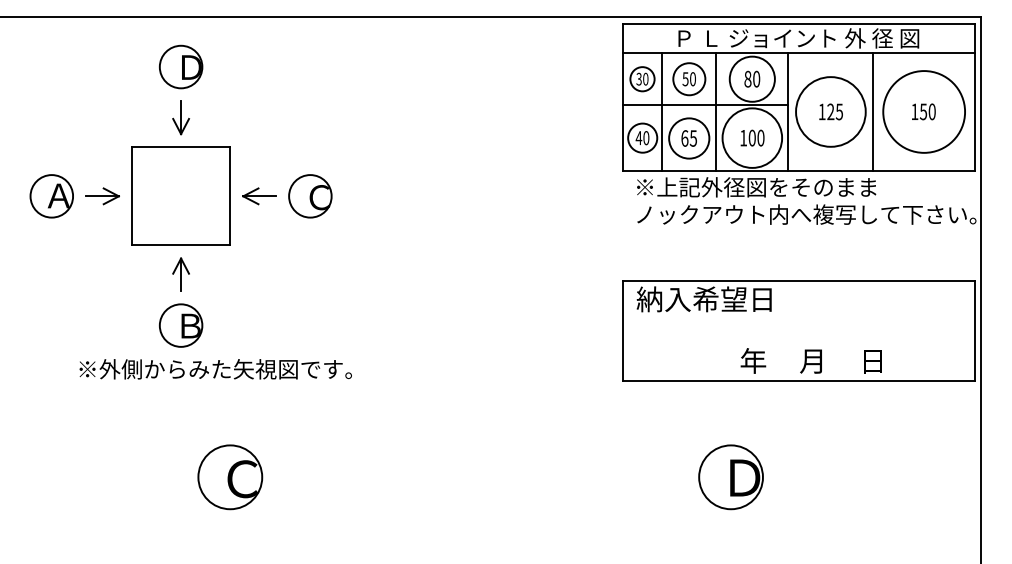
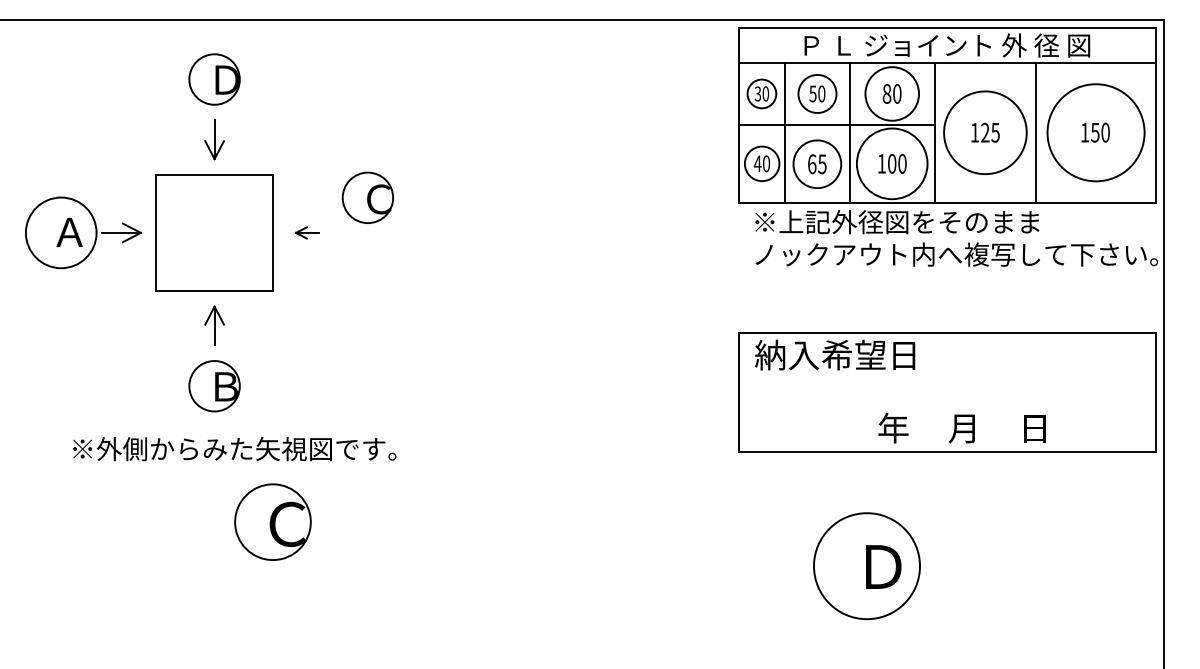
circle: (51, 196) -> (60, 232), size x1.4
part: (259, 196) -> (307, 232), size x0.6
part: (310, 196) -> (367, 197), moved
text: (215, 369) -> (234, 449), moved
part: (229, 476) -> (272, 521), moved
circle: (730, 477) -> (866, 566), size x1.4

